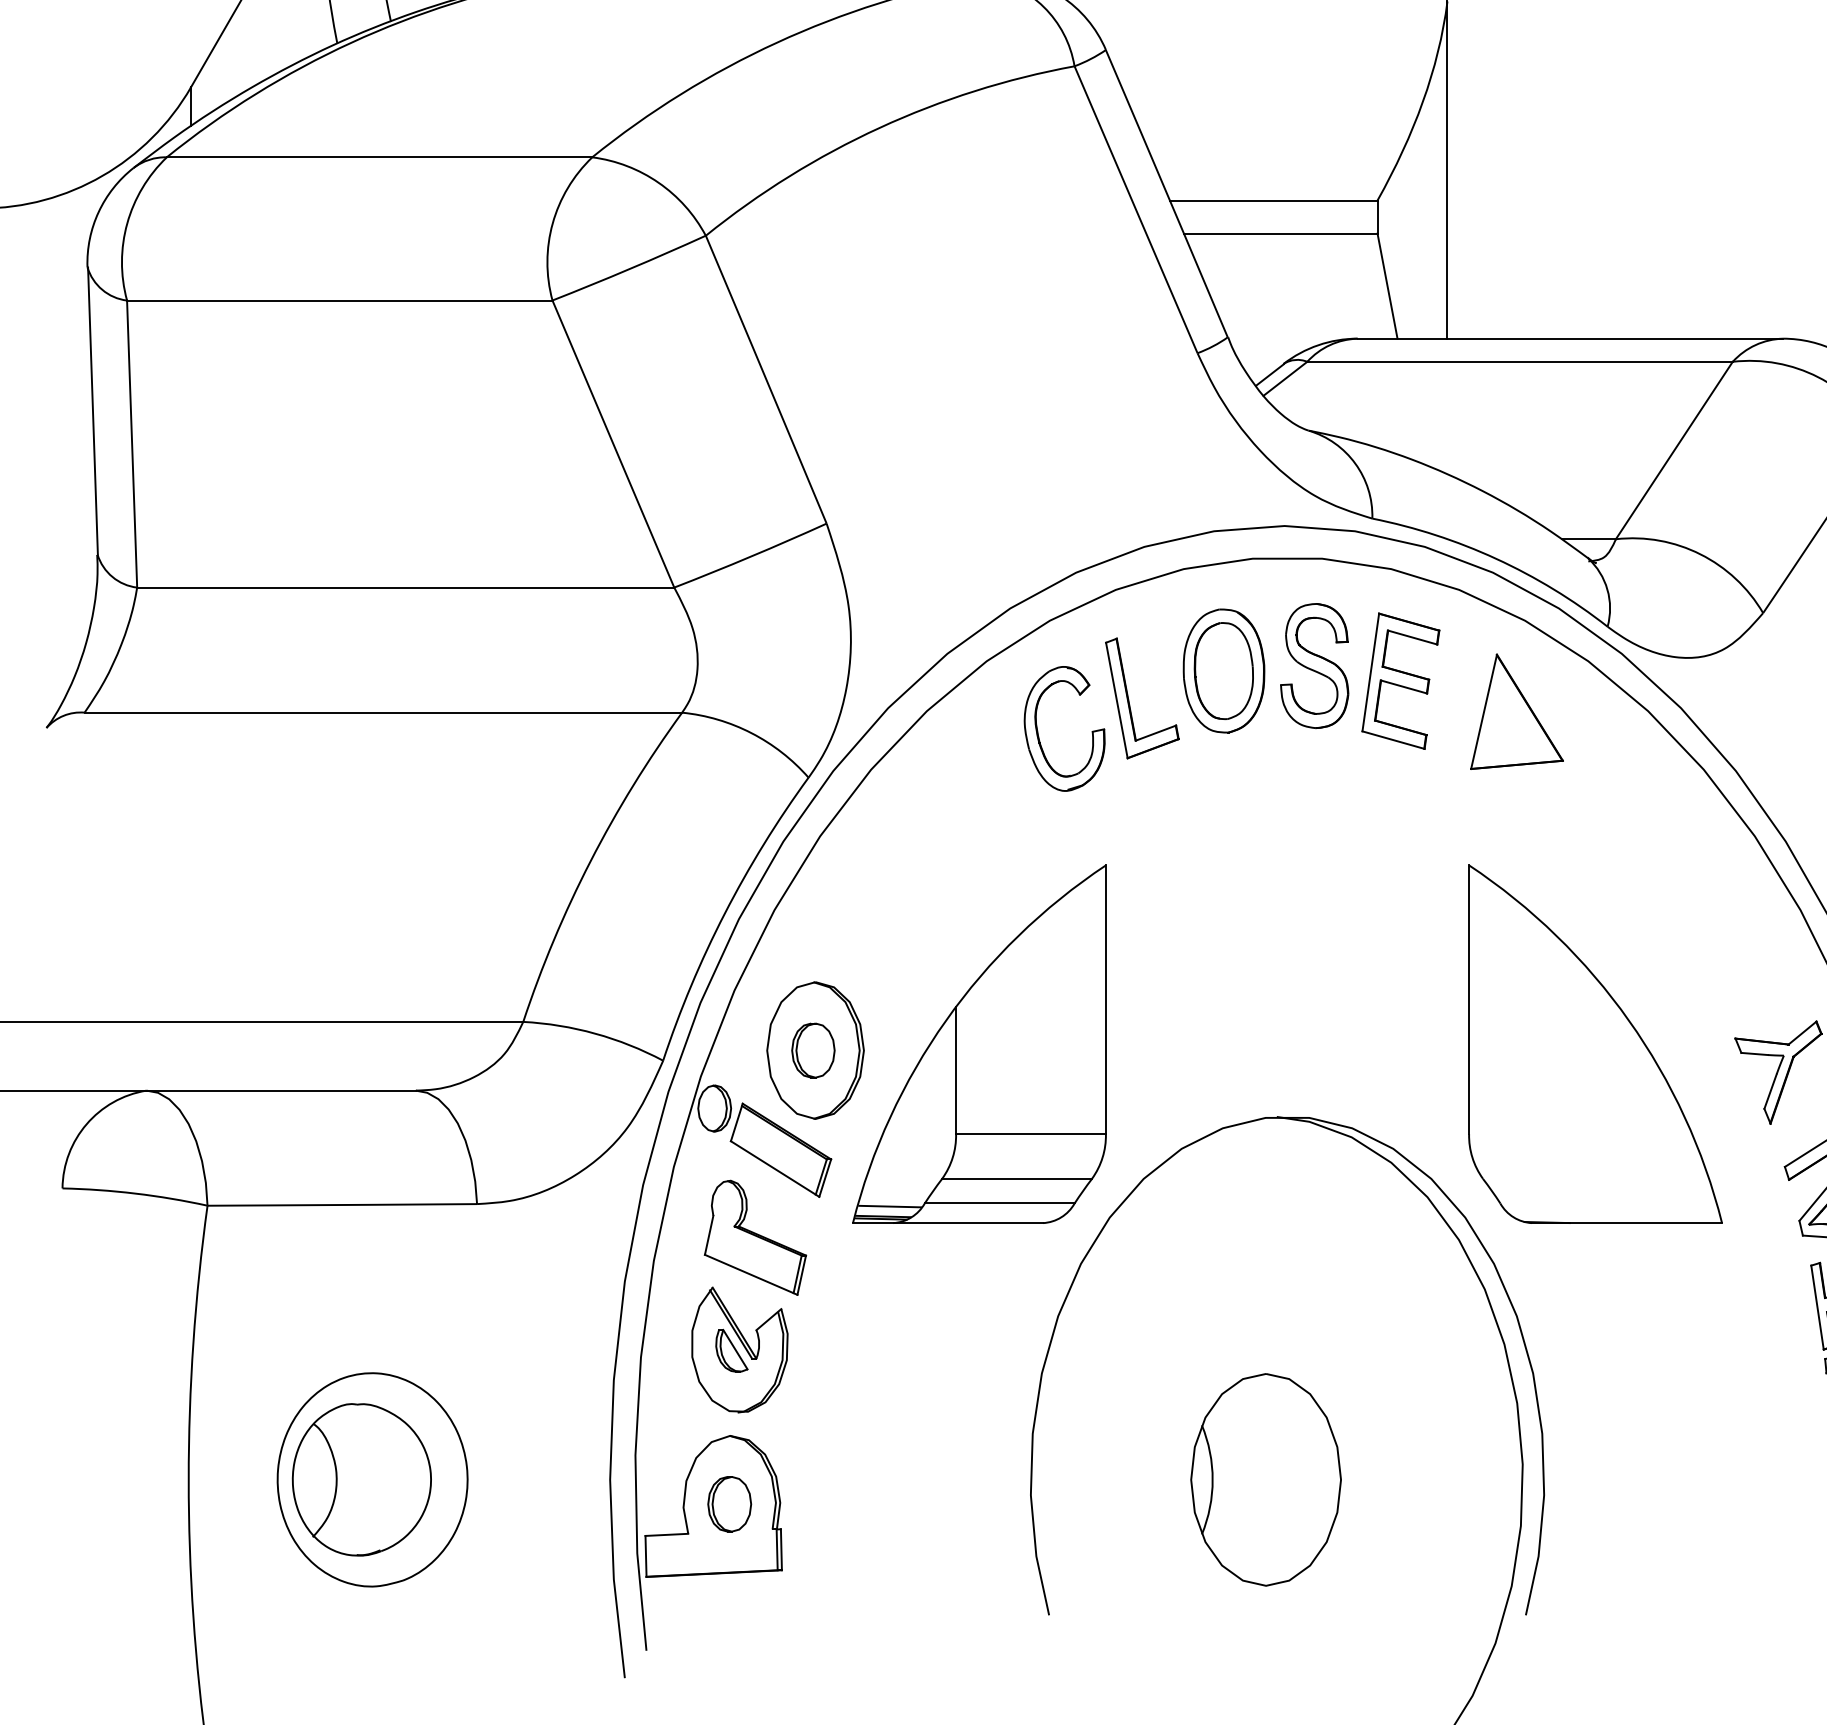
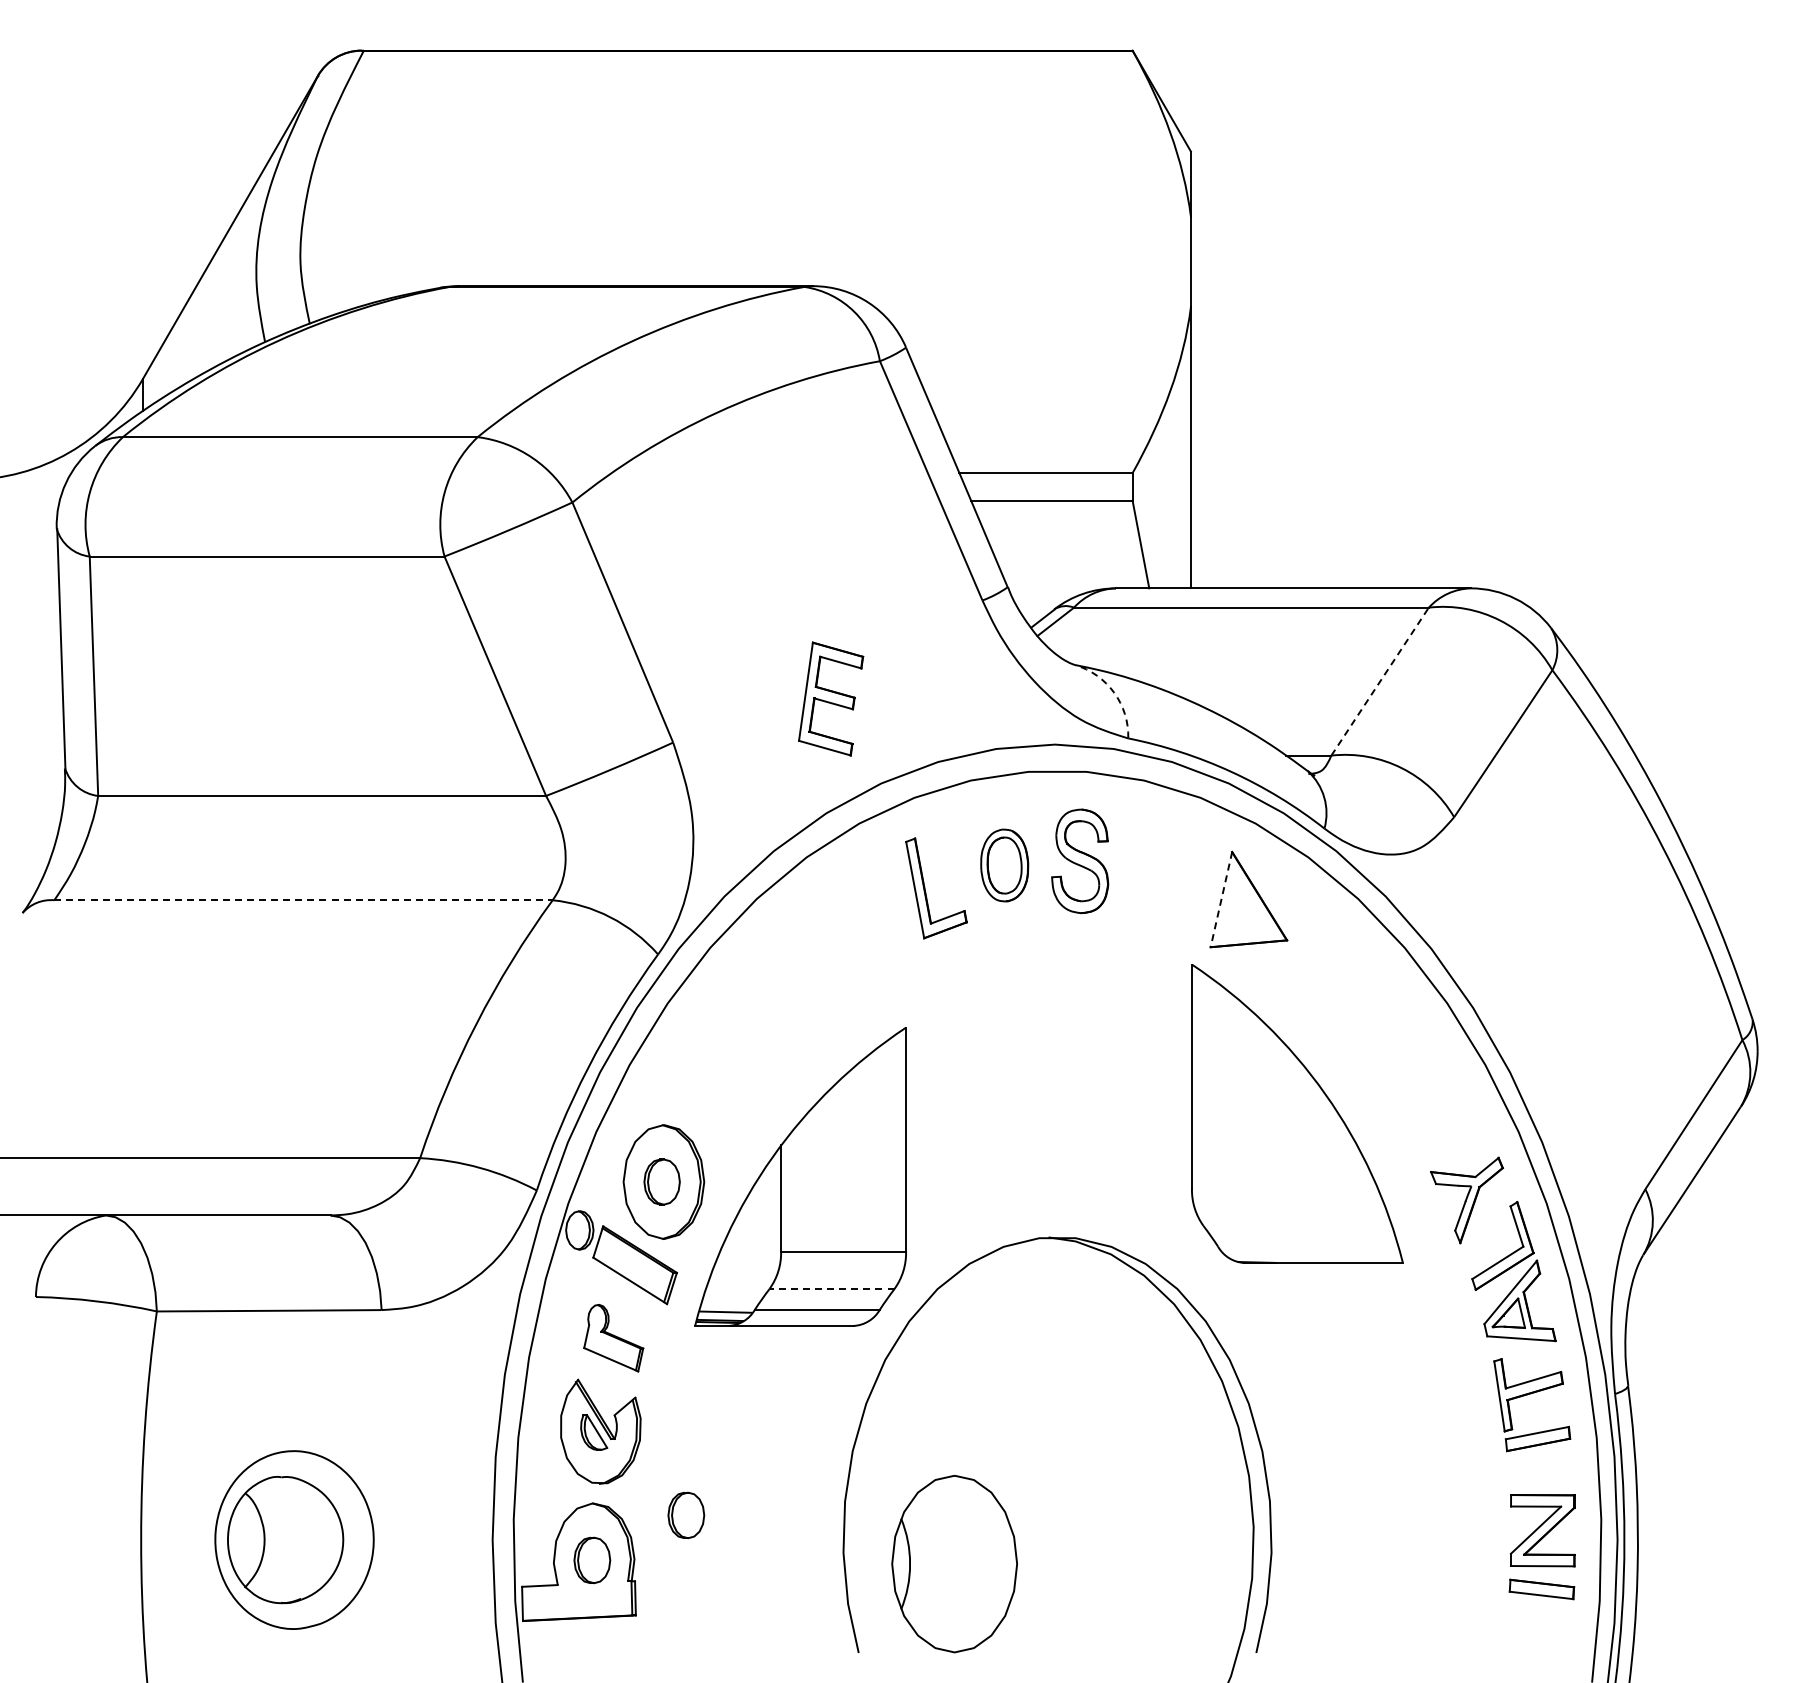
line: (1674, 450) -> (1380, 681), solid -> dashed
arc: (1355, 463) -> (1114, 692), solid -> dashed
part: (1223, 670) -> (1004, 865), size x0.7
part: (1401, 680) -> (831, 698), moved
line: (1484, 711) -> (1221, 899), solid -> dashed
line: (384, 712) -> (304, 900), solid -> dashed
part: (1039, 734) -> (850, 918), removed
part: (1595, 1043) -> (1297, 1113), moved
line: (1016, 1178) -> (831, 1288), solid -> dashed
part: (755, 1236) -> (613, 1337), size x0.7
part: (842, 1450) -> (686, 1515), added
part: (1265, 1480) -> (954, 1564), moved

